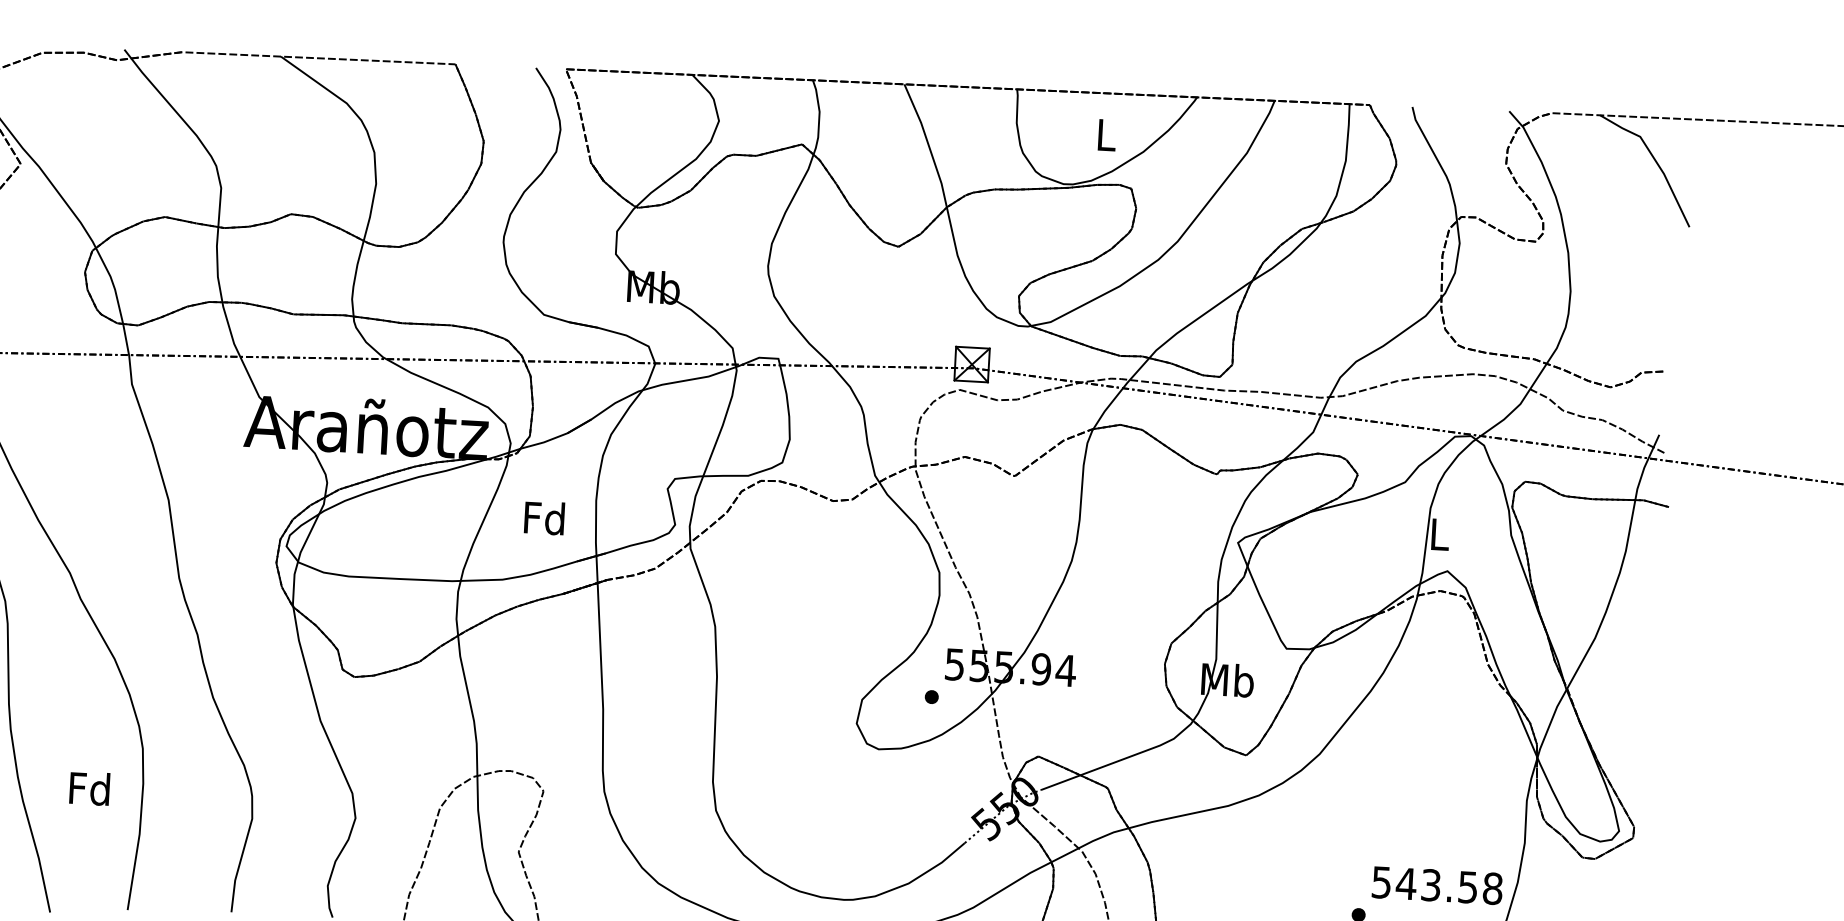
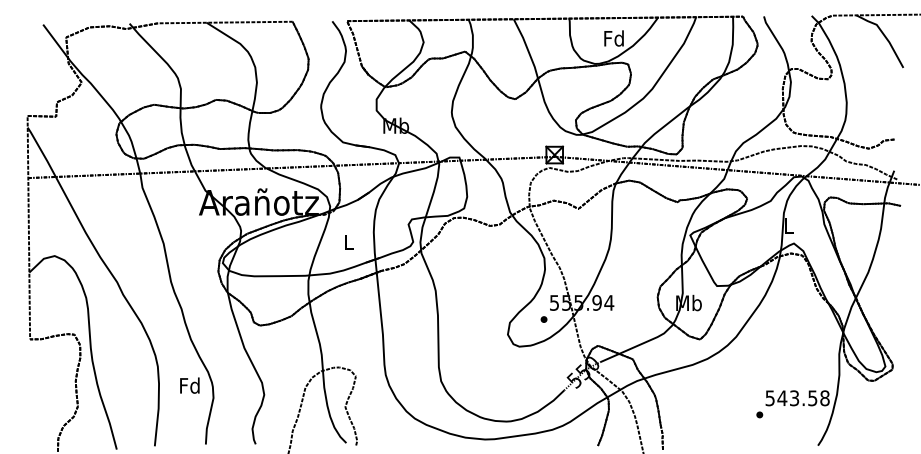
text: (1104, 134) -> (613, 38), L -> Fd
text: (543, 518) -> (348, 242), Fd -> L
text: (89, 788) -> (189, 385), moved

